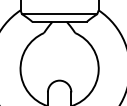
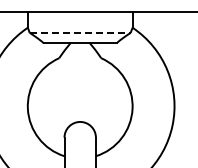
line: (59, 13) -> (80, 32), solid -> dashed

